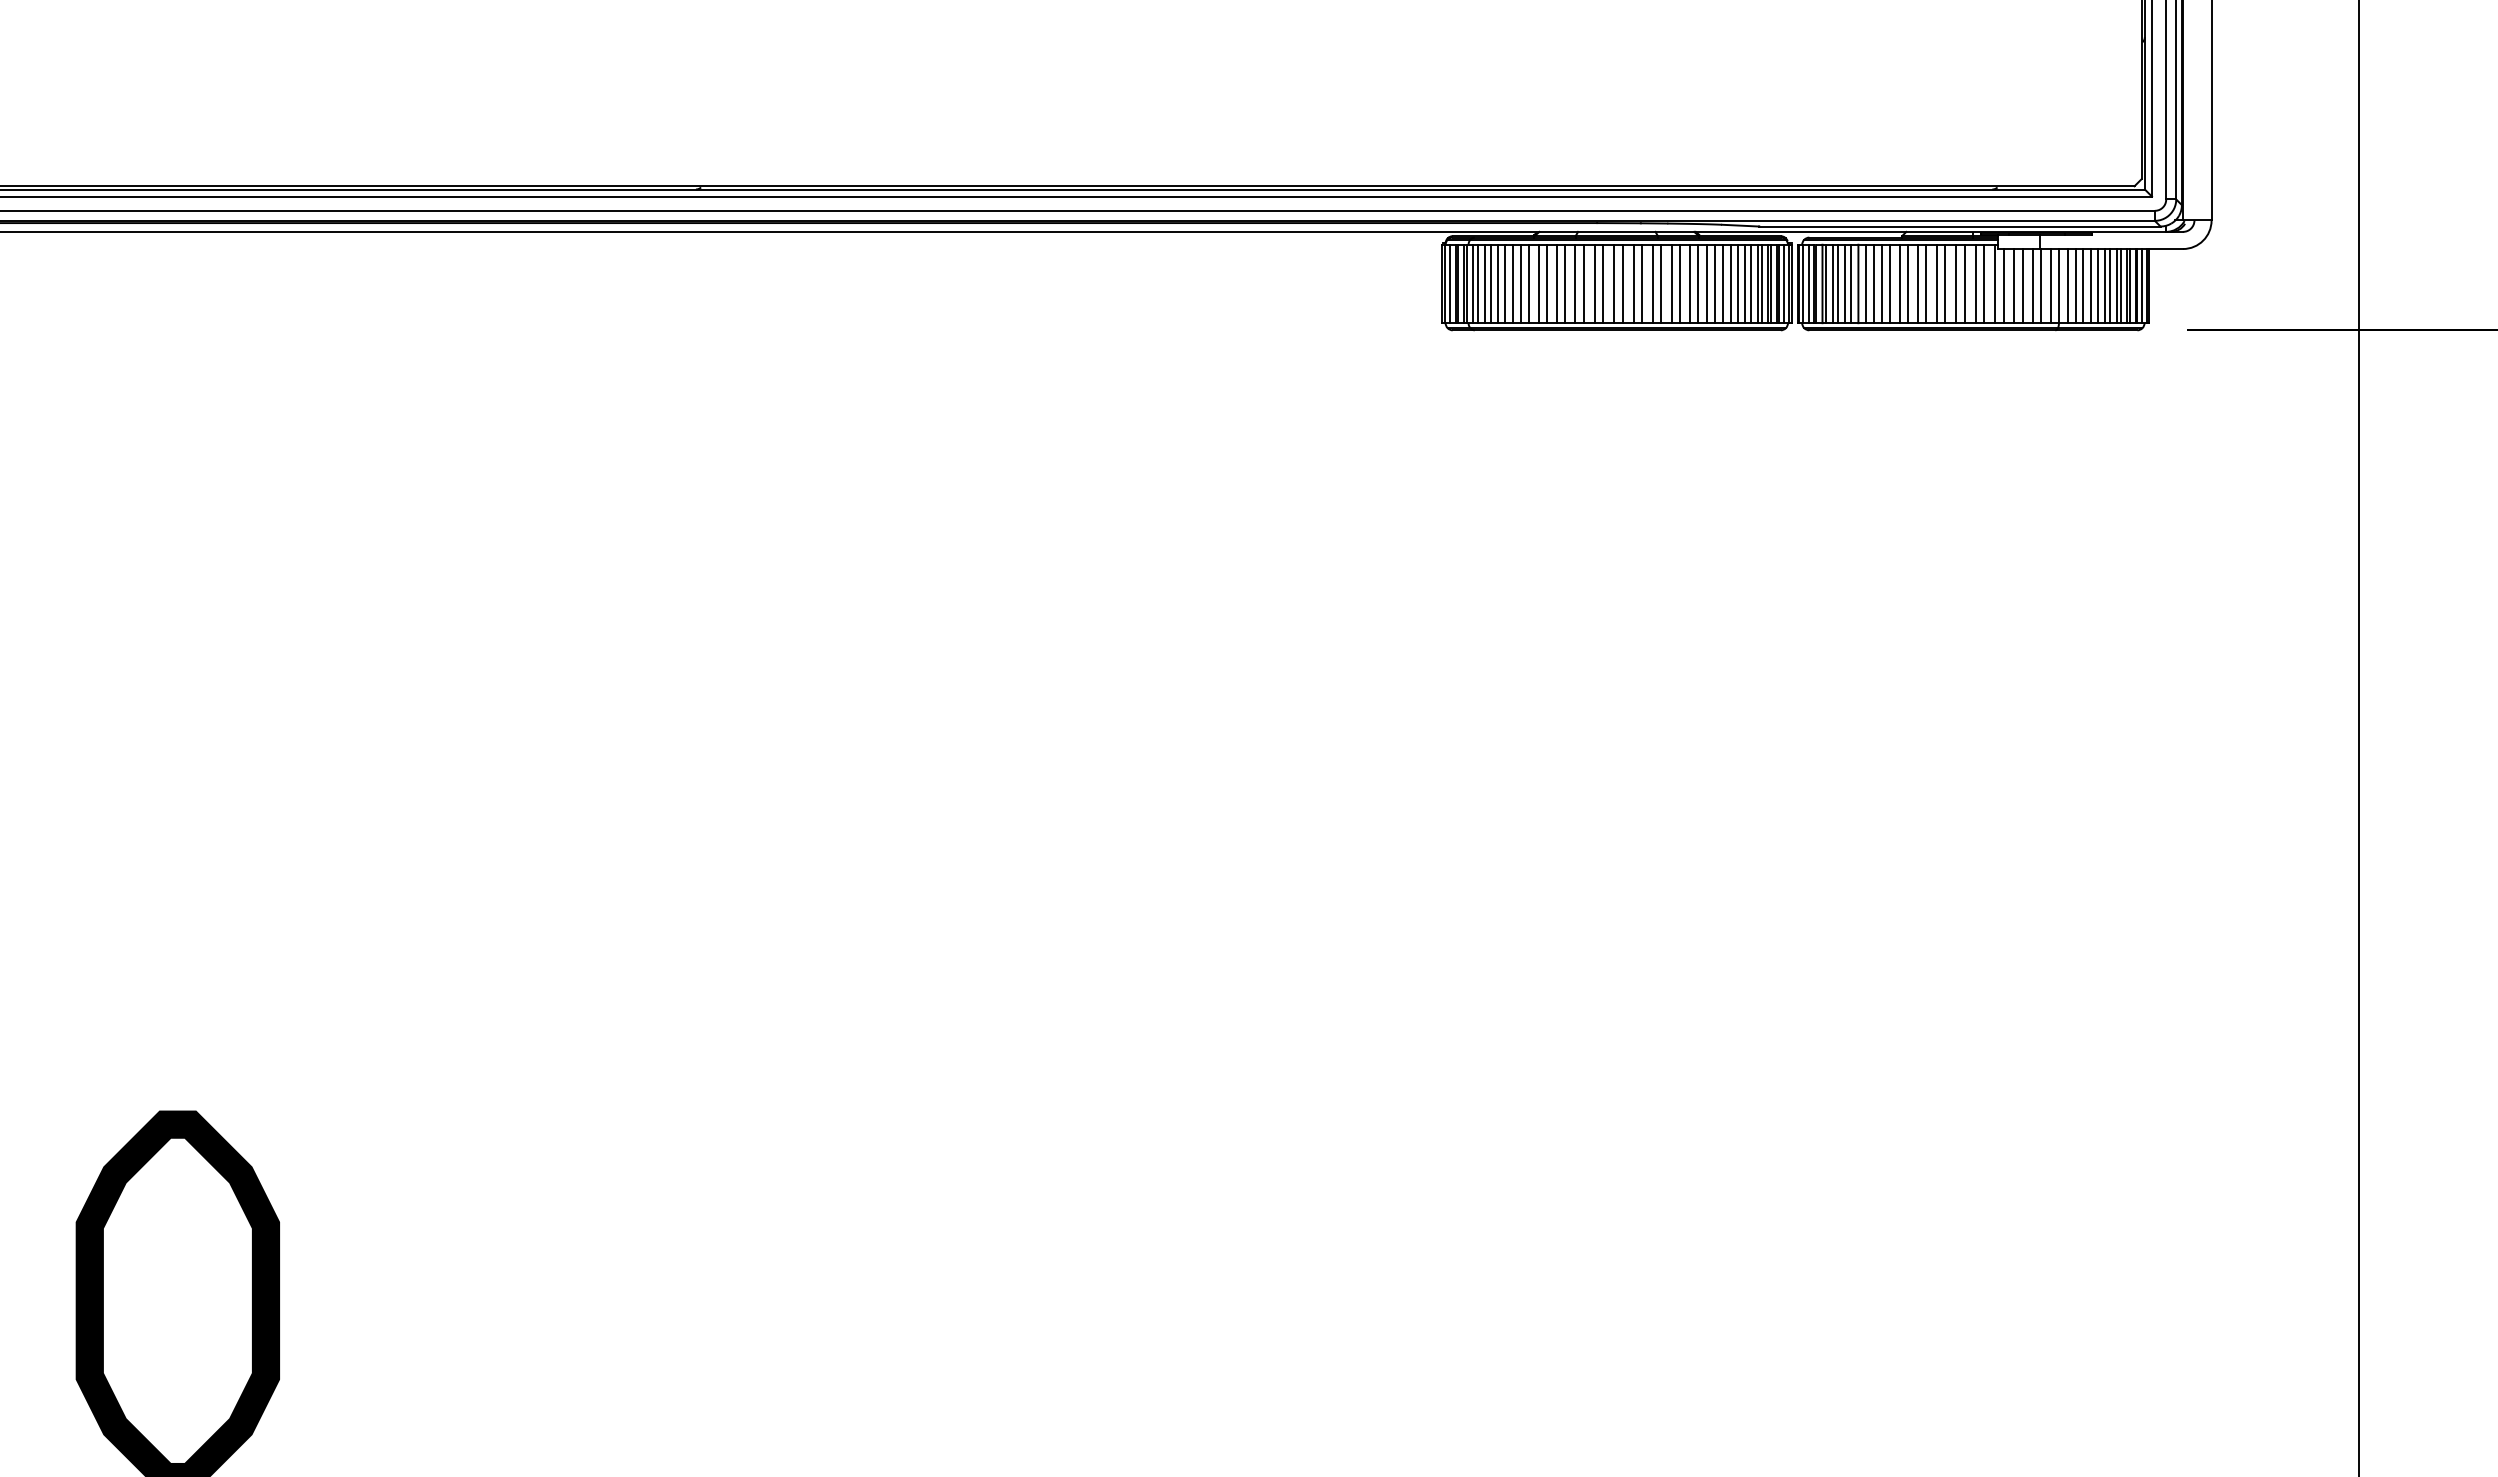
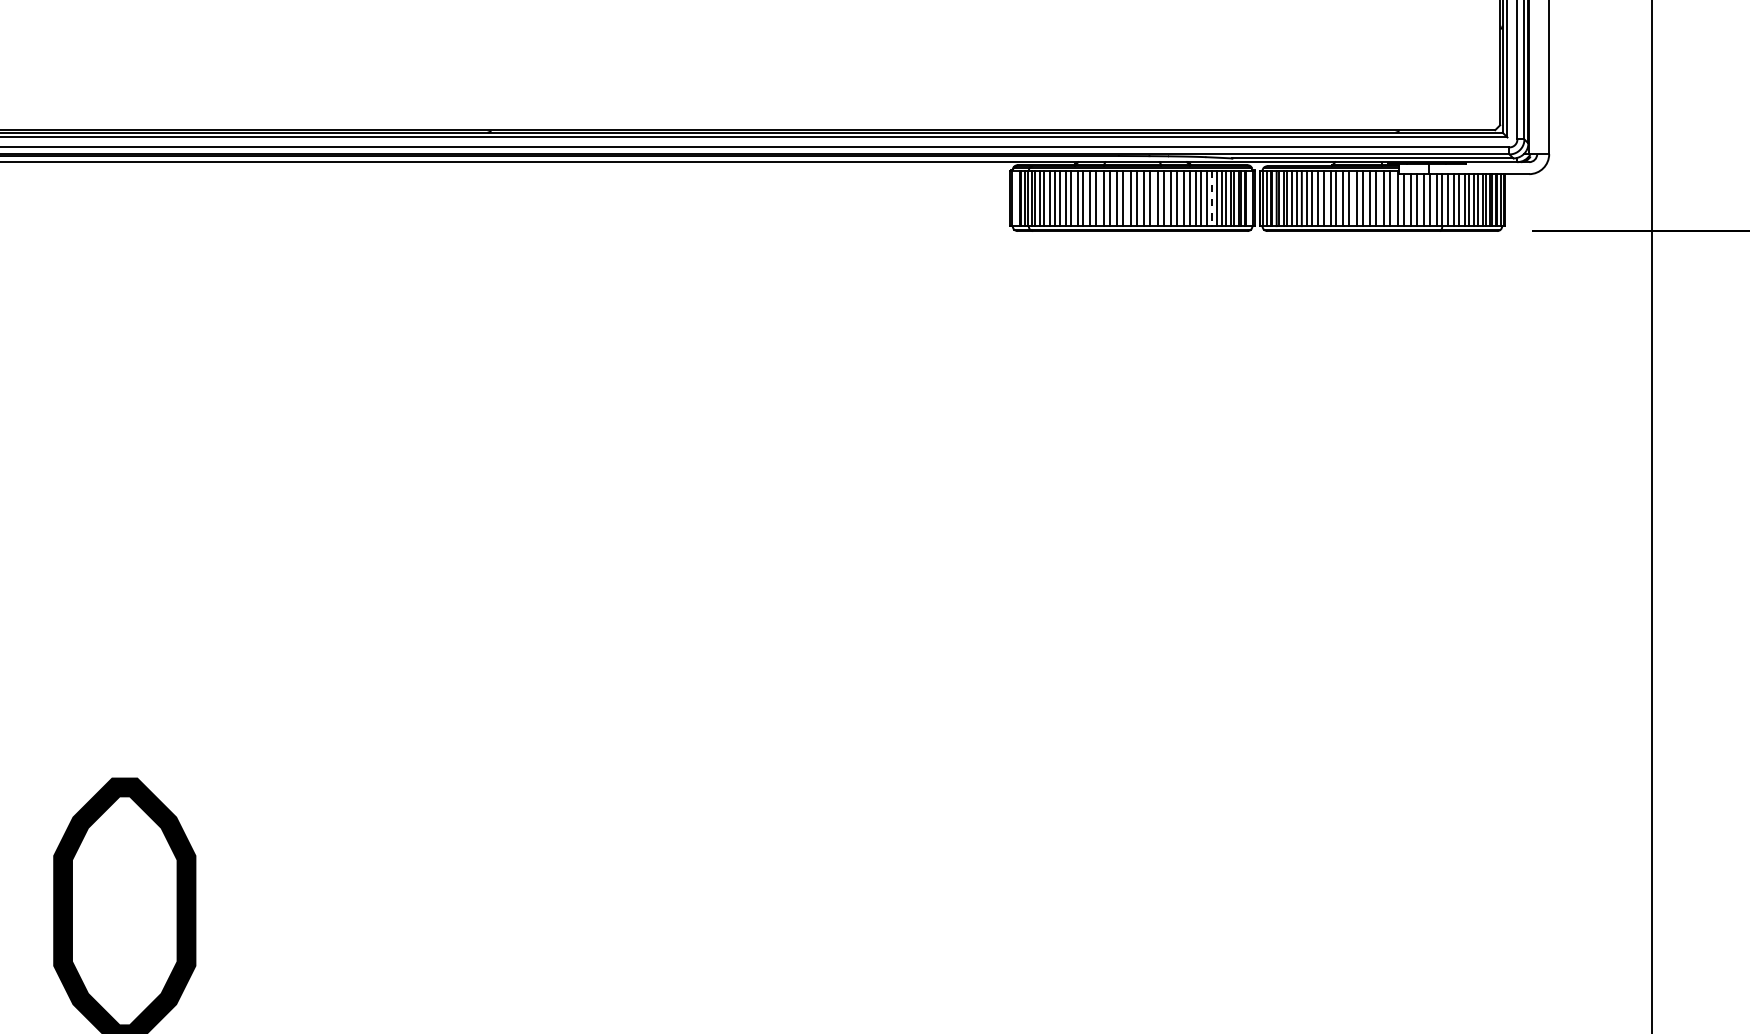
line: (1450, 283) -> (1016, 198), removed
line: (1784, 283) -> (1250, 198), removed
line: (1730, 284) -> (1212, 199), solid -> dashed

